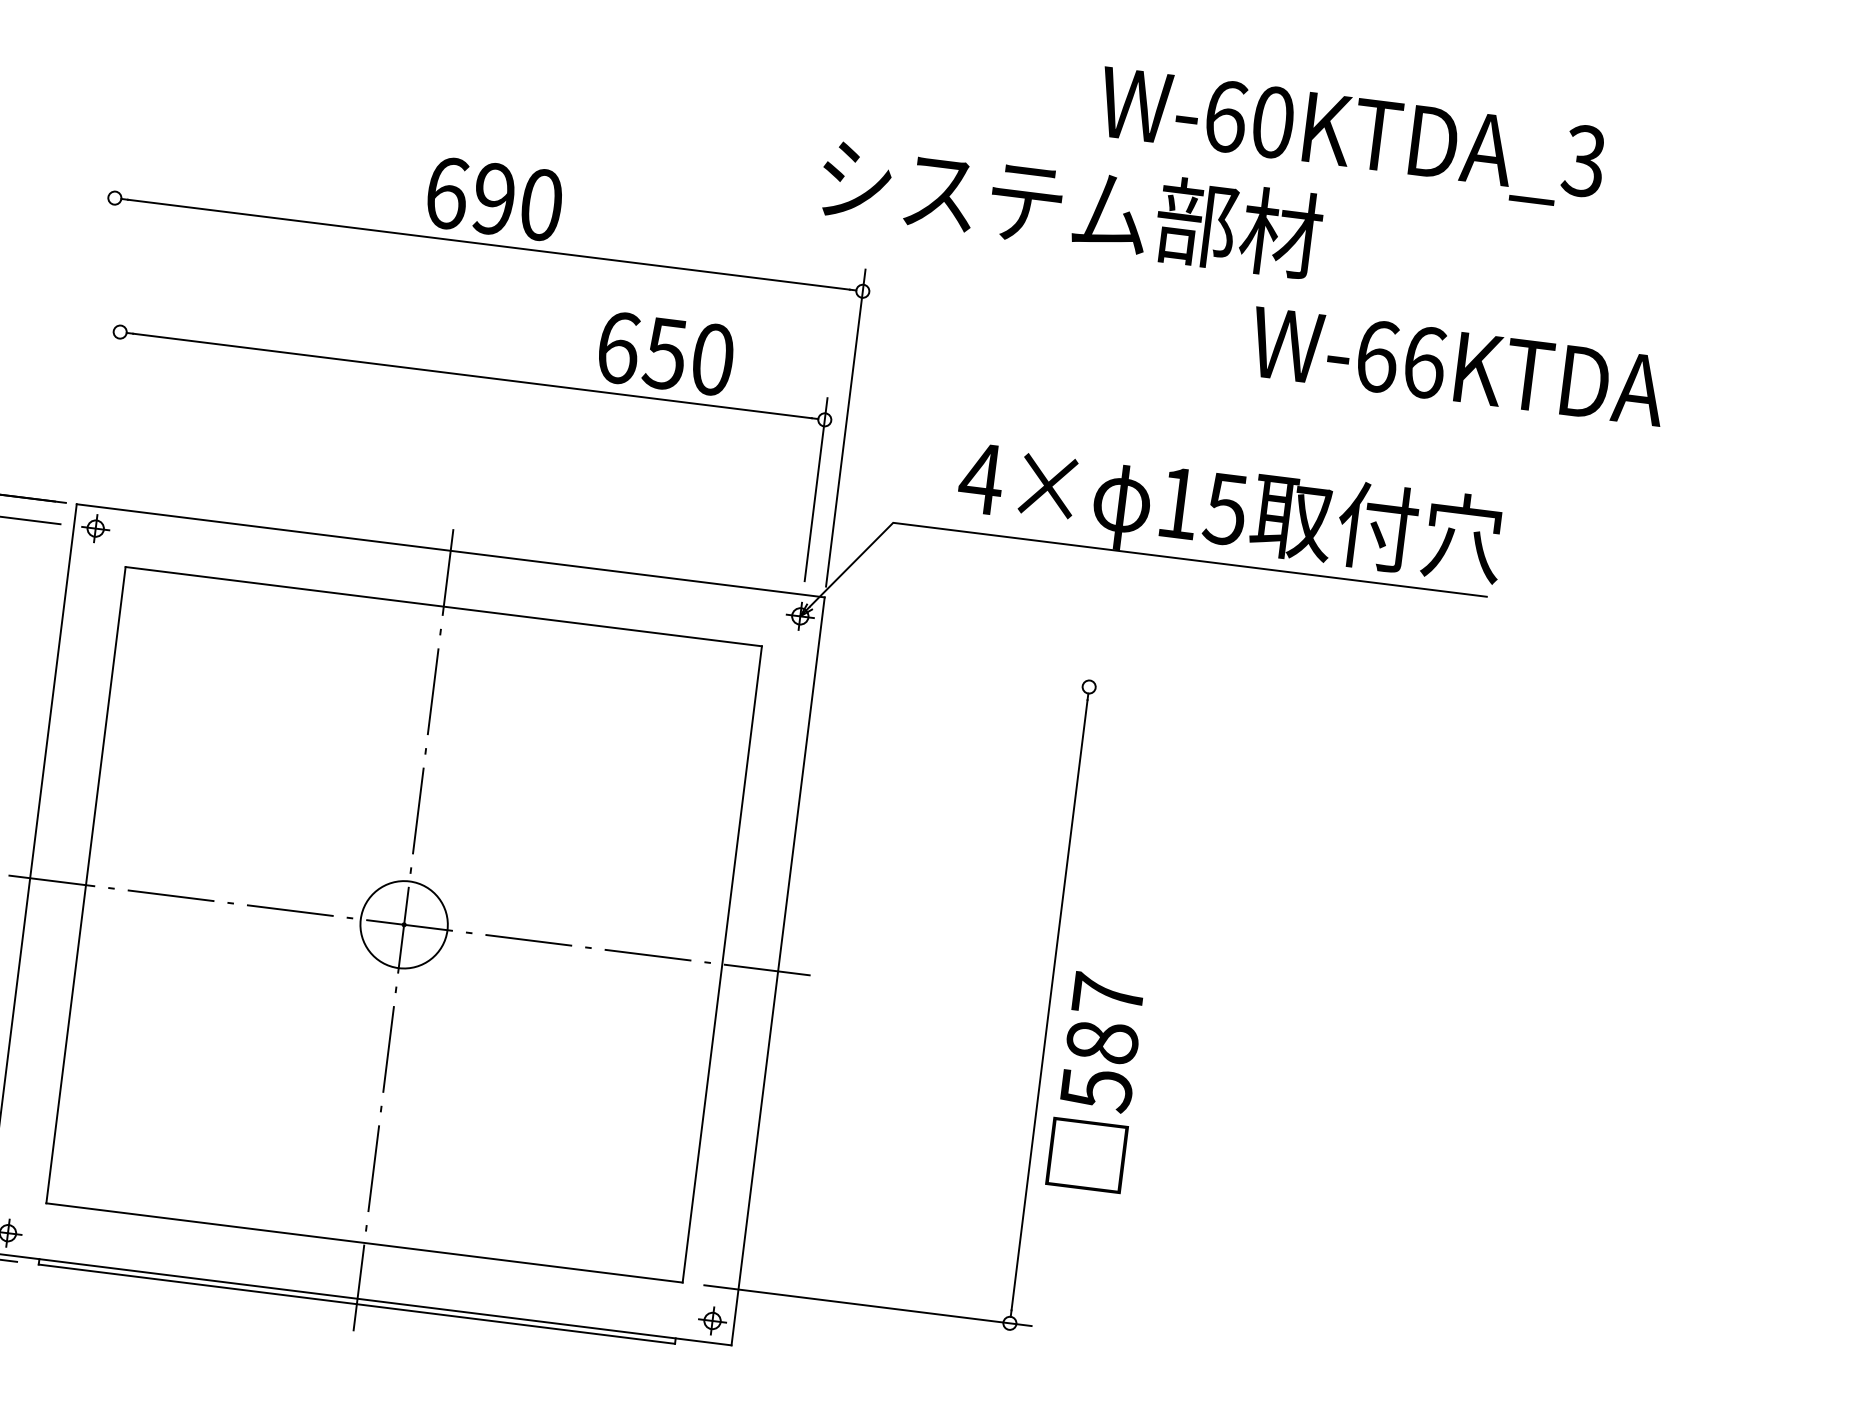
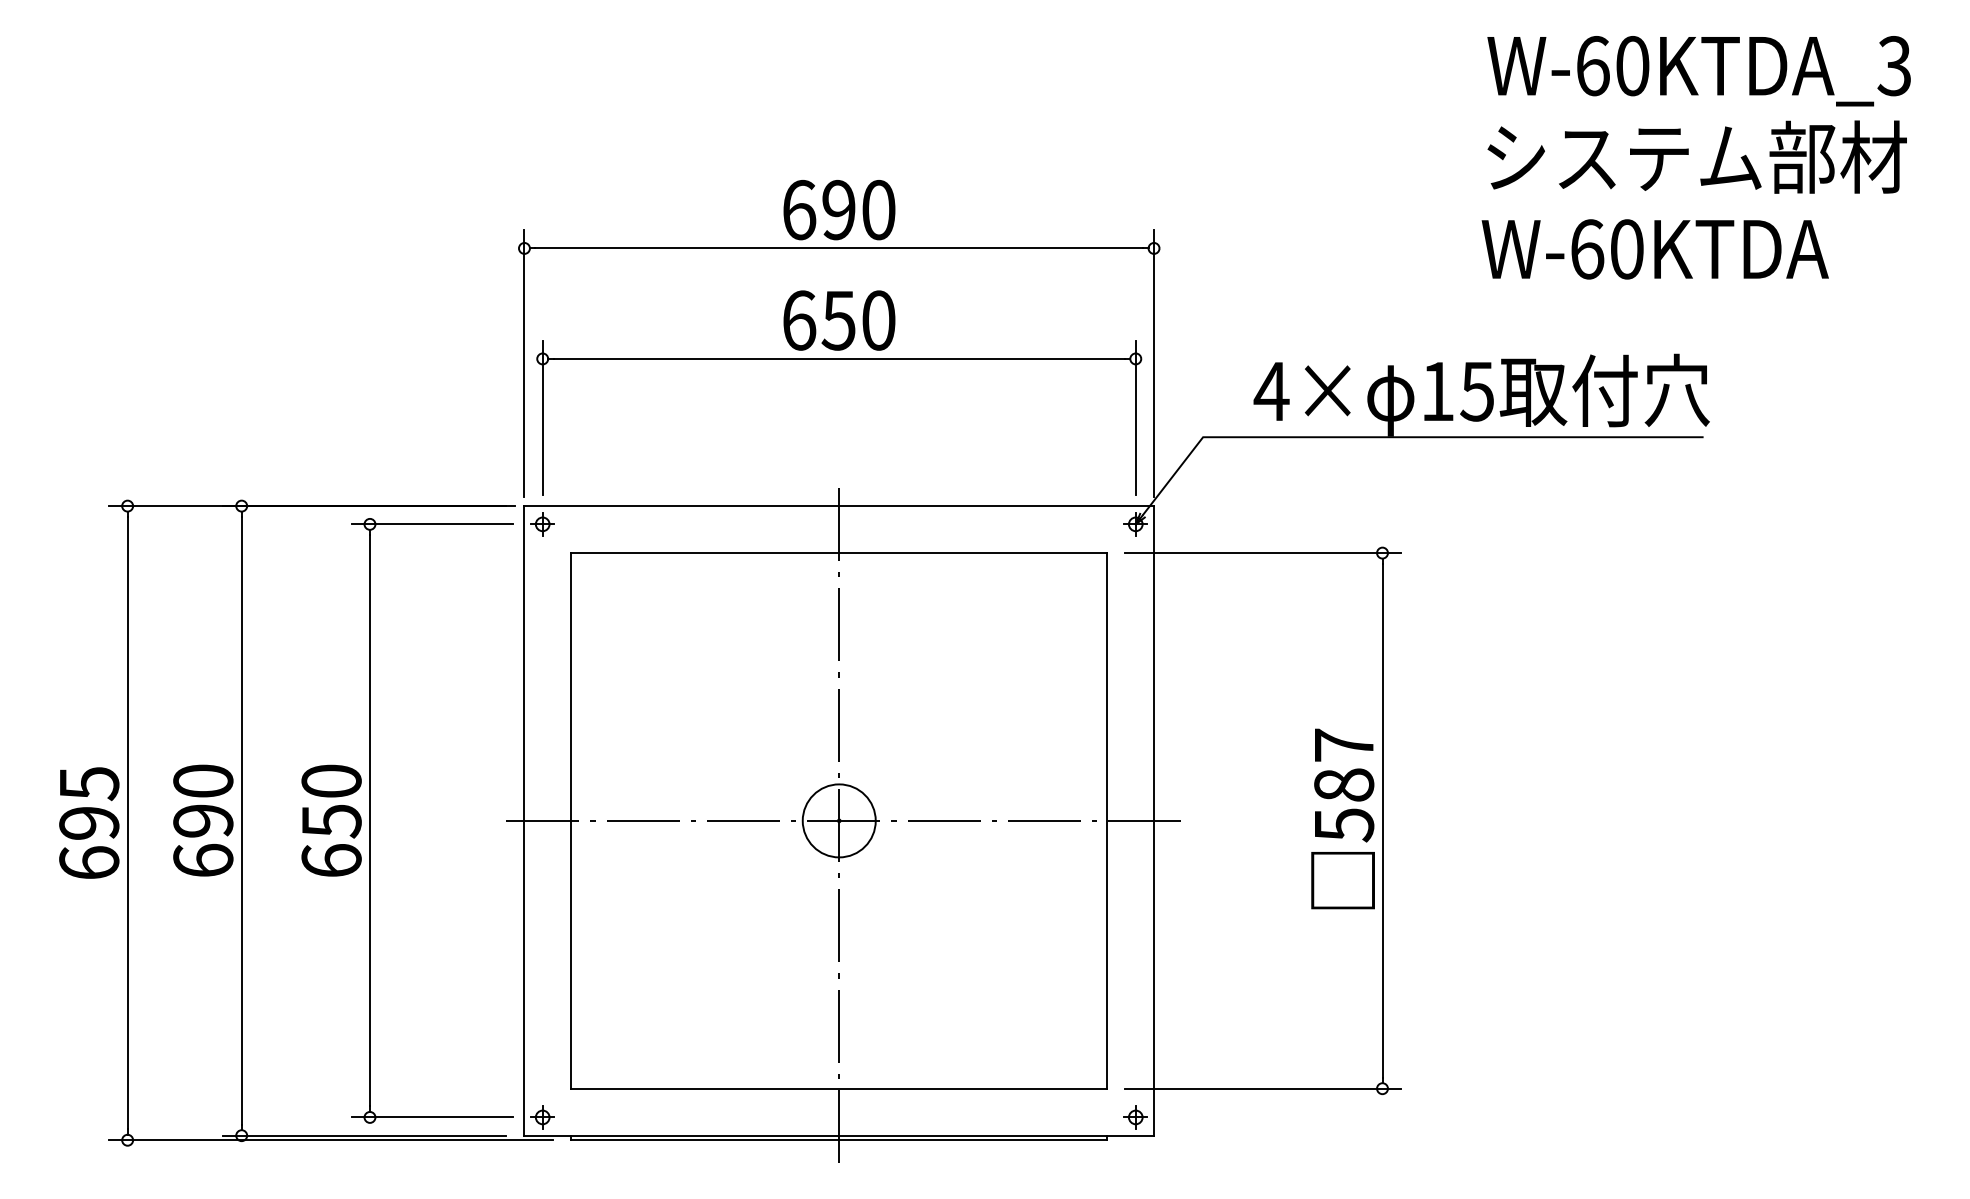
text: (1350, 138) -> (1698, 71), moved
text: (1070, 206) -> (1696, 156), moved
line: (97, 334) -> (524, 363), added
text: (666, 353) -> (839, 320), moved
text: (1425, 362) -> (1627, 249), W-66KTDA -> W-60KTDA
line: (111, 401) -> (542, 417), added
line: (946, 669) -> (1262, 553), added
text: (1095, 1081) -> (1342, 818), moved

